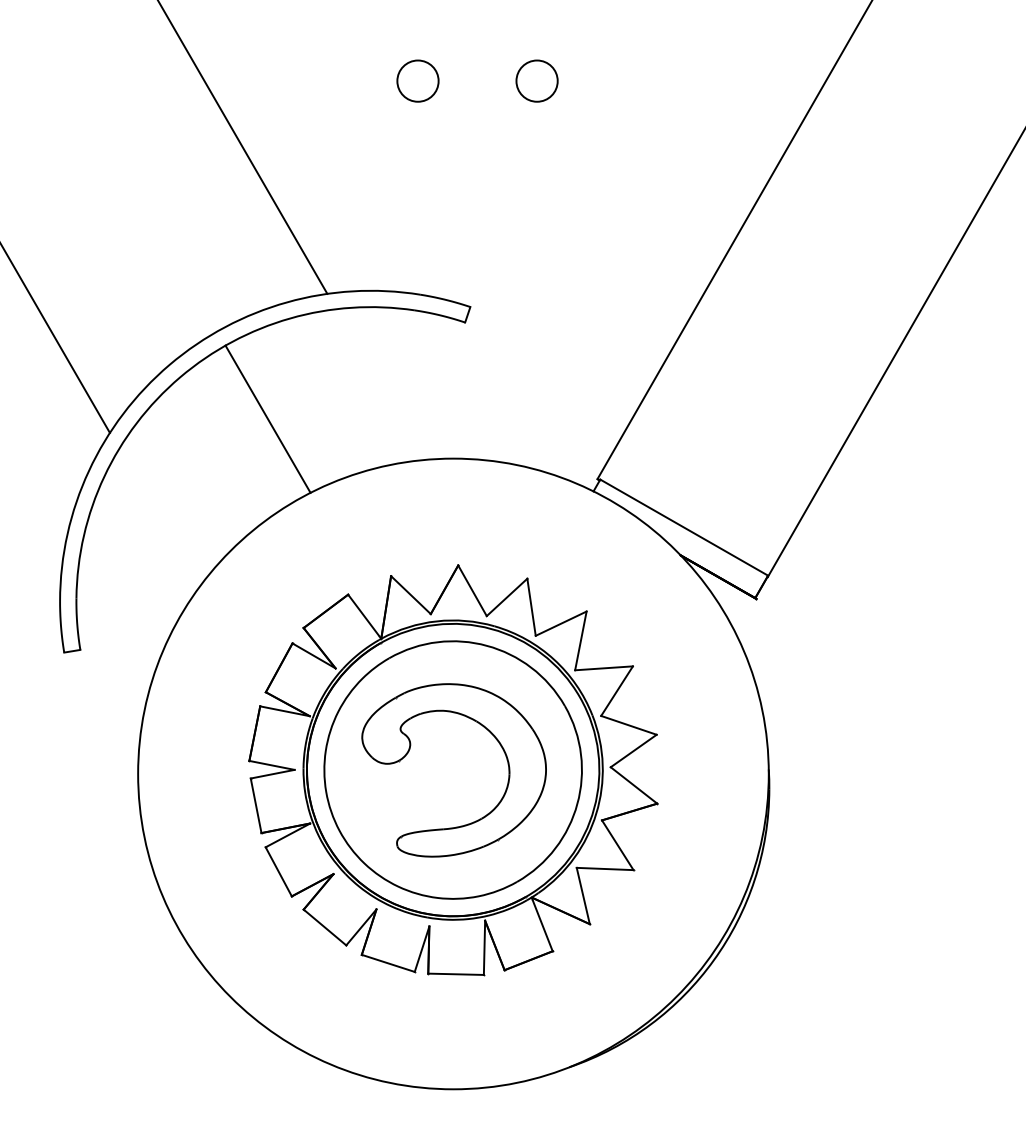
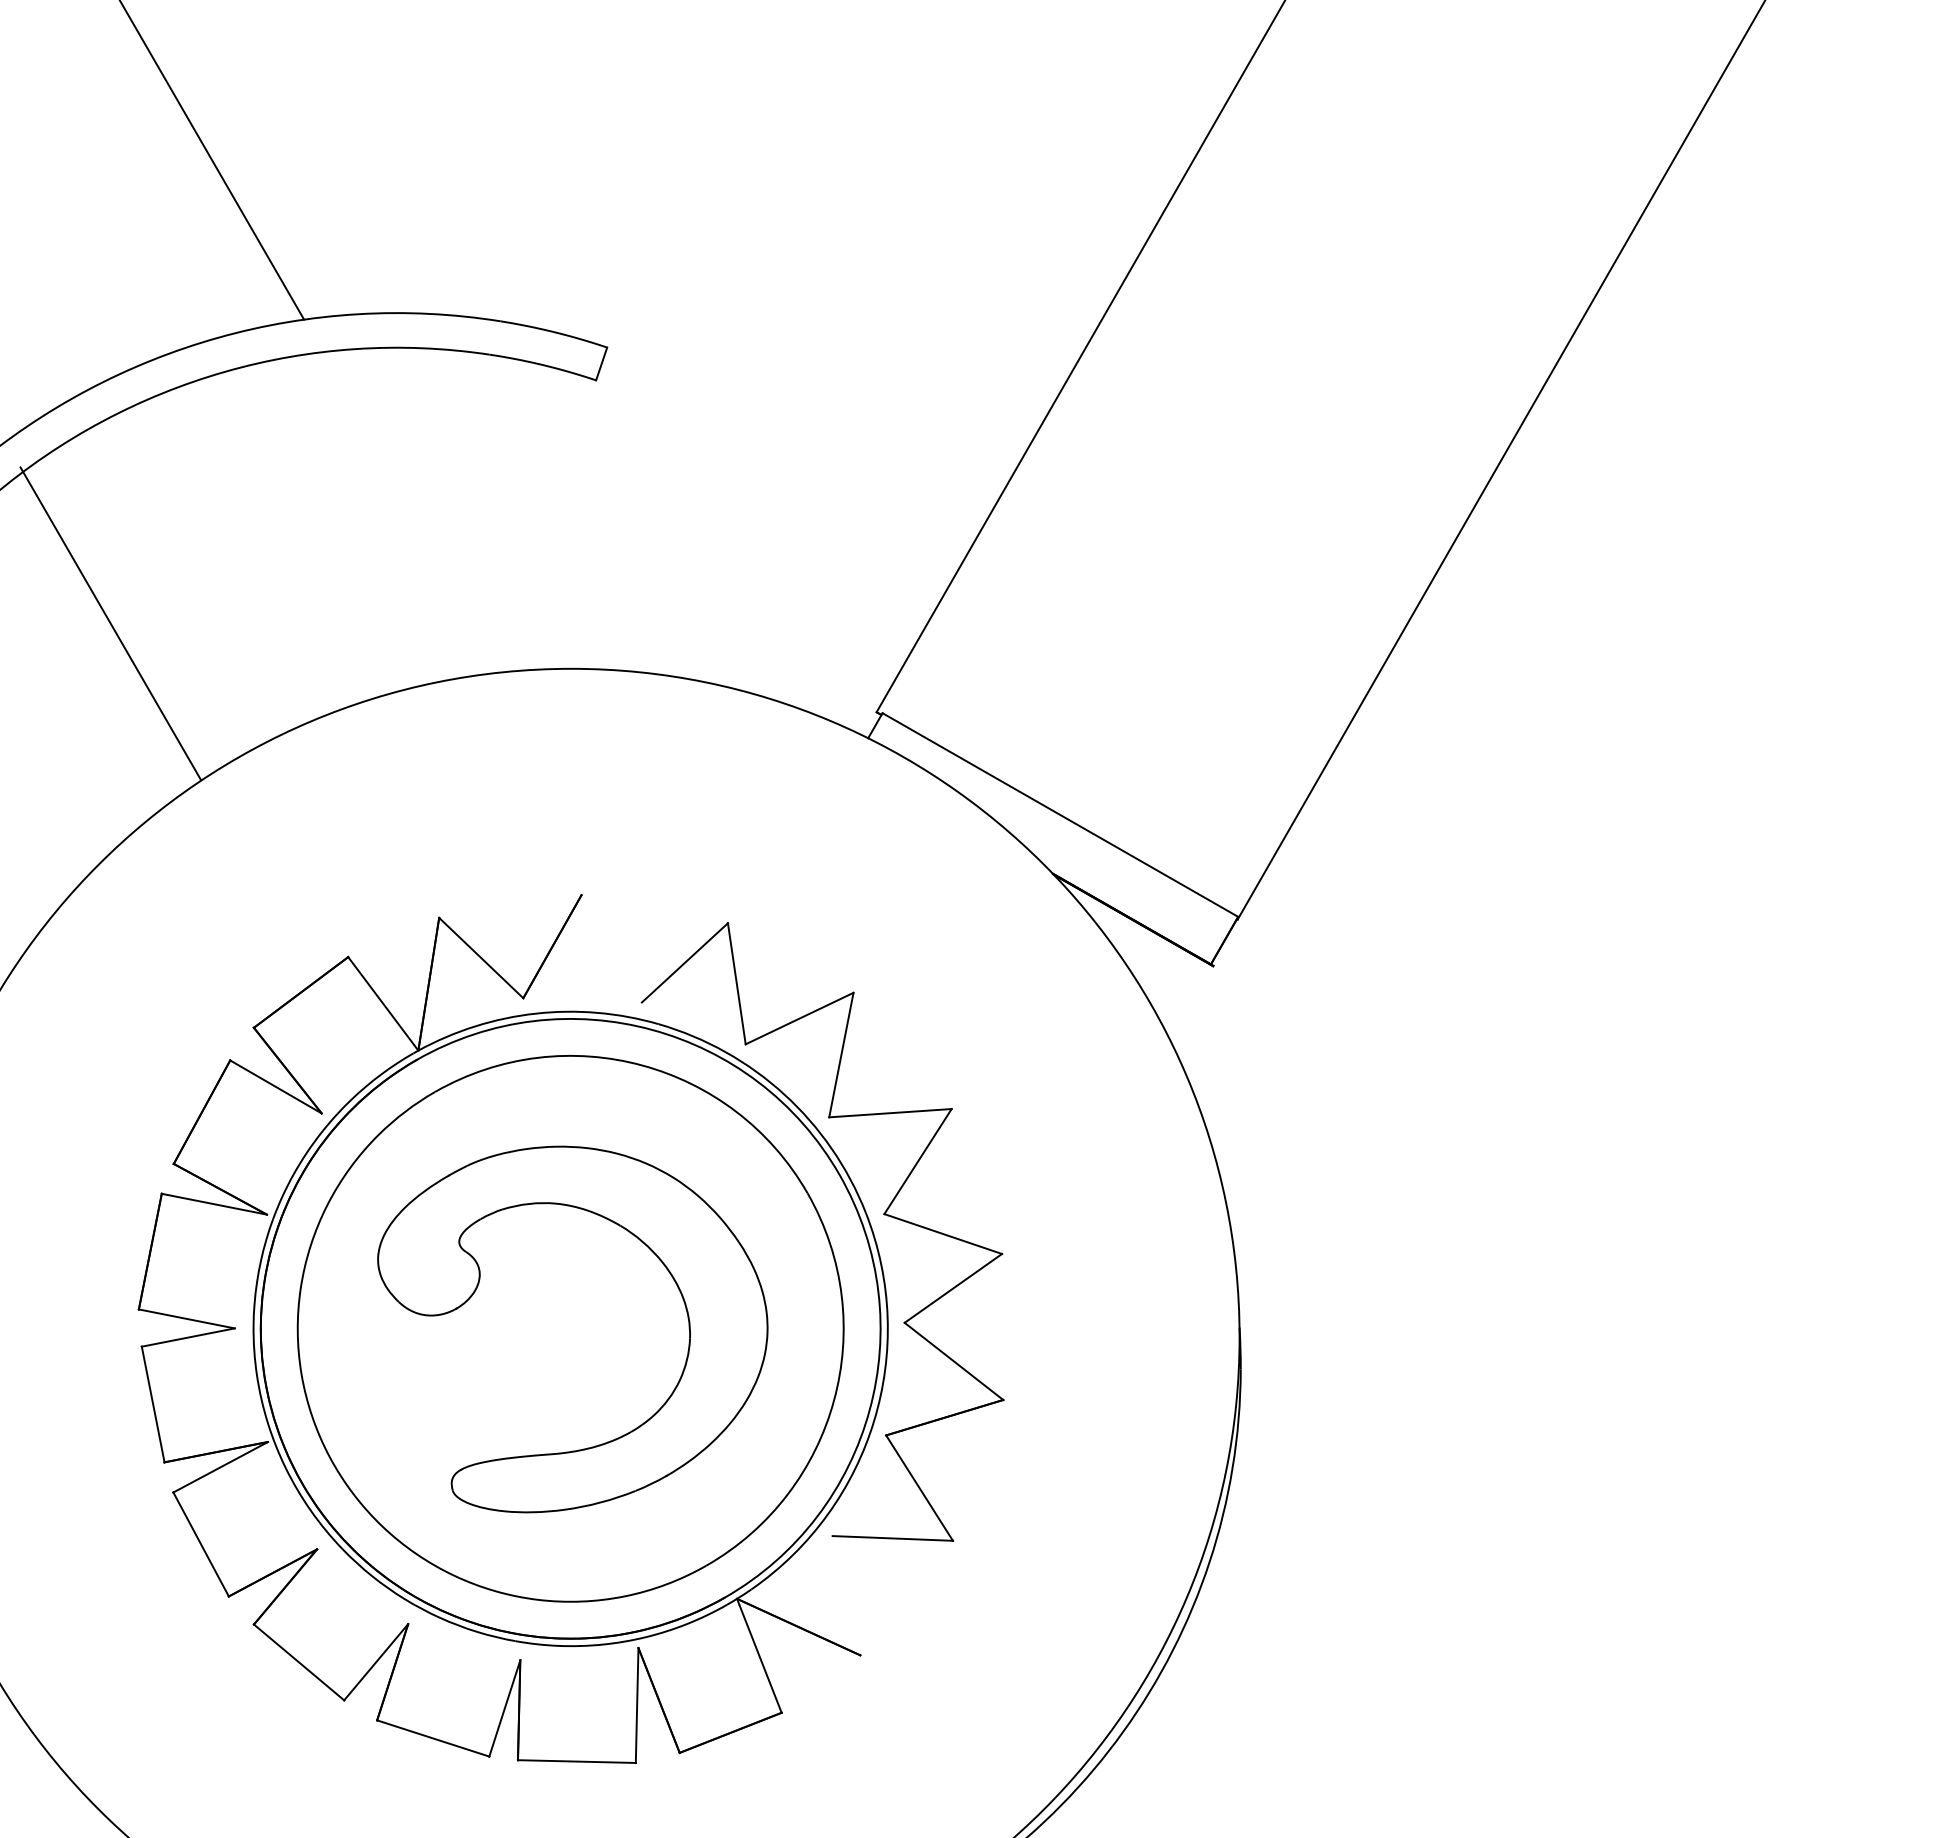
line: (267, 418) -> (109, 621), moved
line: (472, 590) -> (611, 948), removed
line: (582, 895) -> (844, 1594), removed

